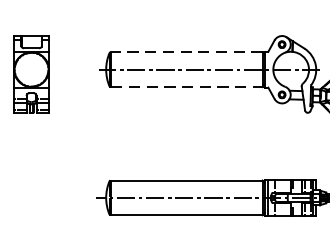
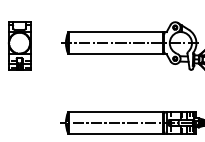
line: (185, 52) -> (115, 32), dashed -> solid
line: (187, 86) -> (116, 53), dashed -> solid

